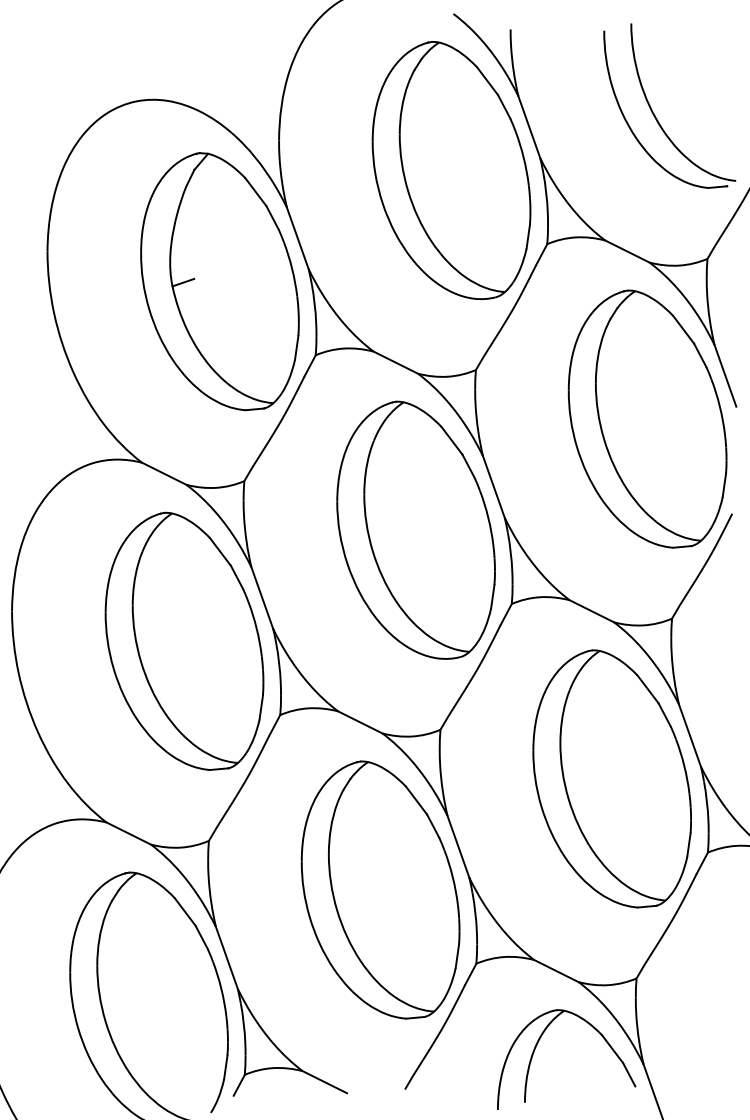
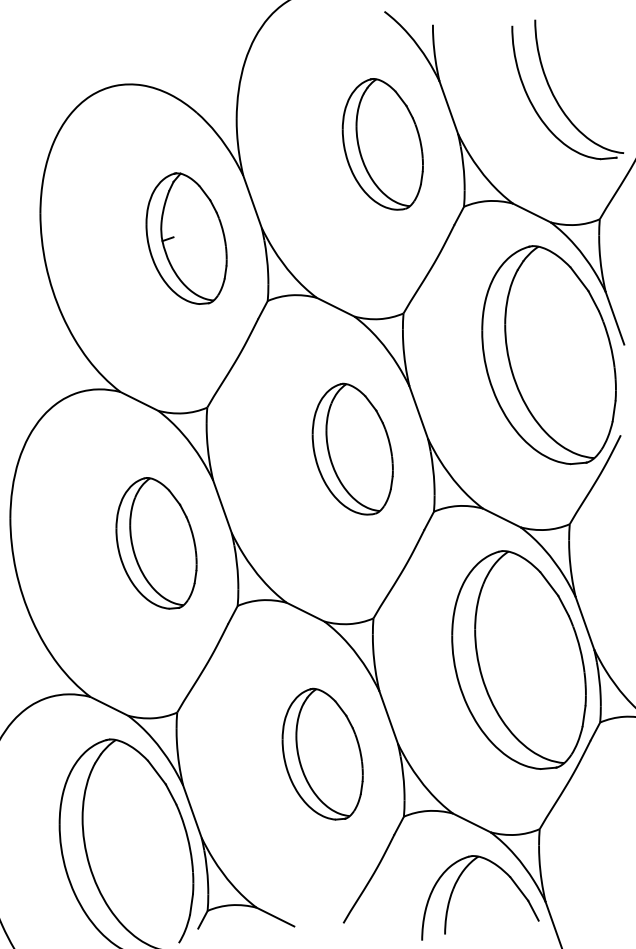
part: (451, 170) -> (382, 144), size x0.6
part: (219, 281) -> (186, 238), size x0.6
part: (415, 529) -> (352, 448), size x0.6
part: (184, 640) -> (156, 542), size x0.6
part: (380, 889) -> (322, 753), size x0.6

